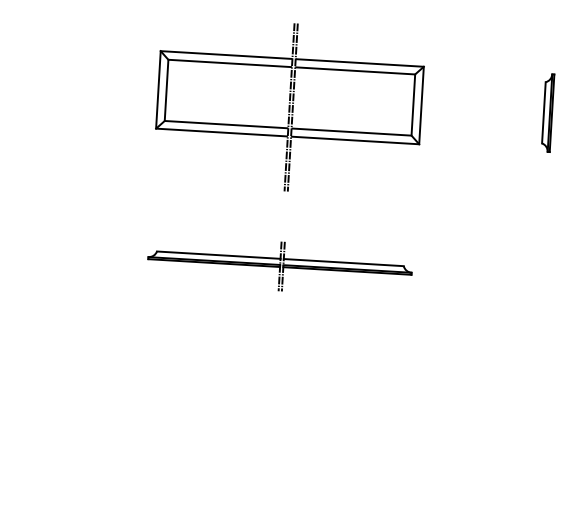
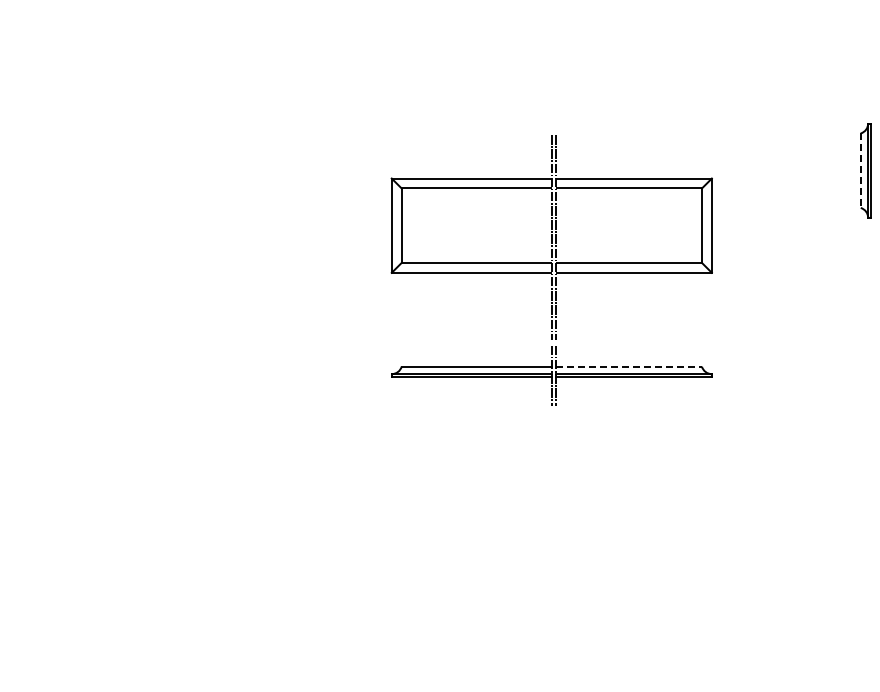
part: (289, 107) -> (551, 237), moved
line: (543, 113) -> (860, 171), solid -> dashed
line: (343, 262) -> (628, 366), solid -> dashed

